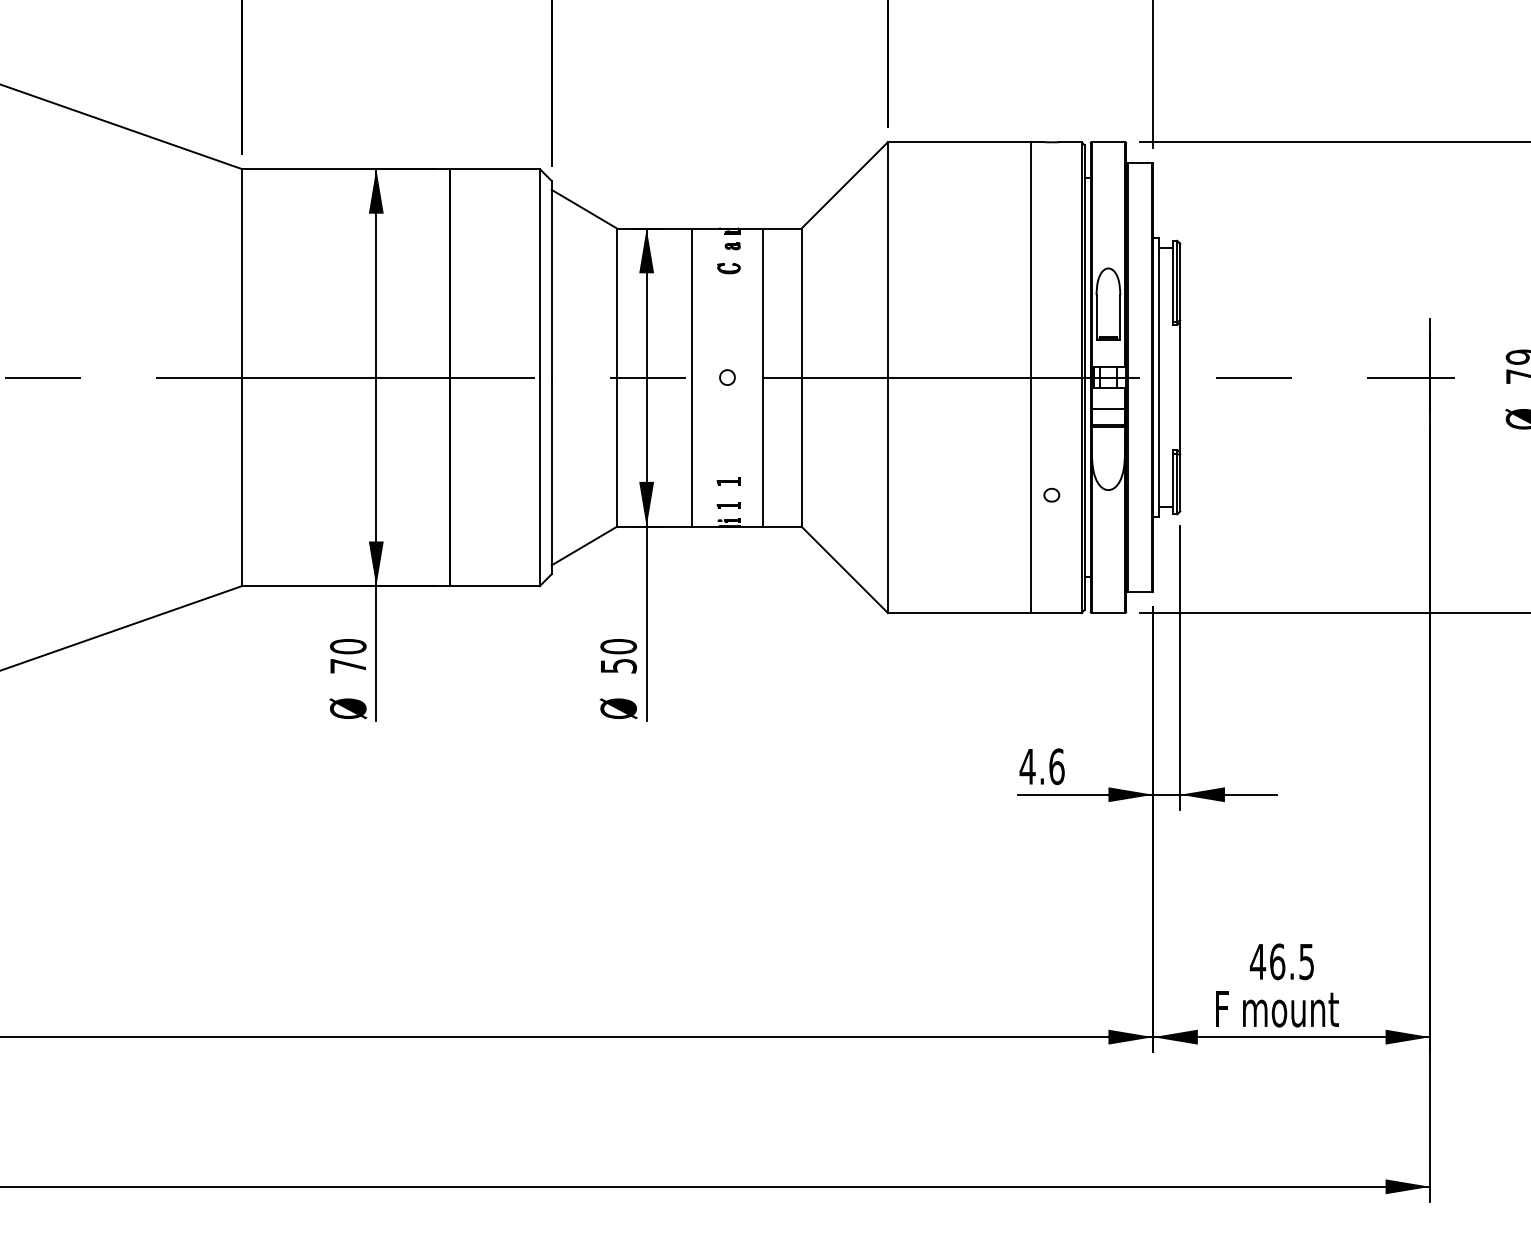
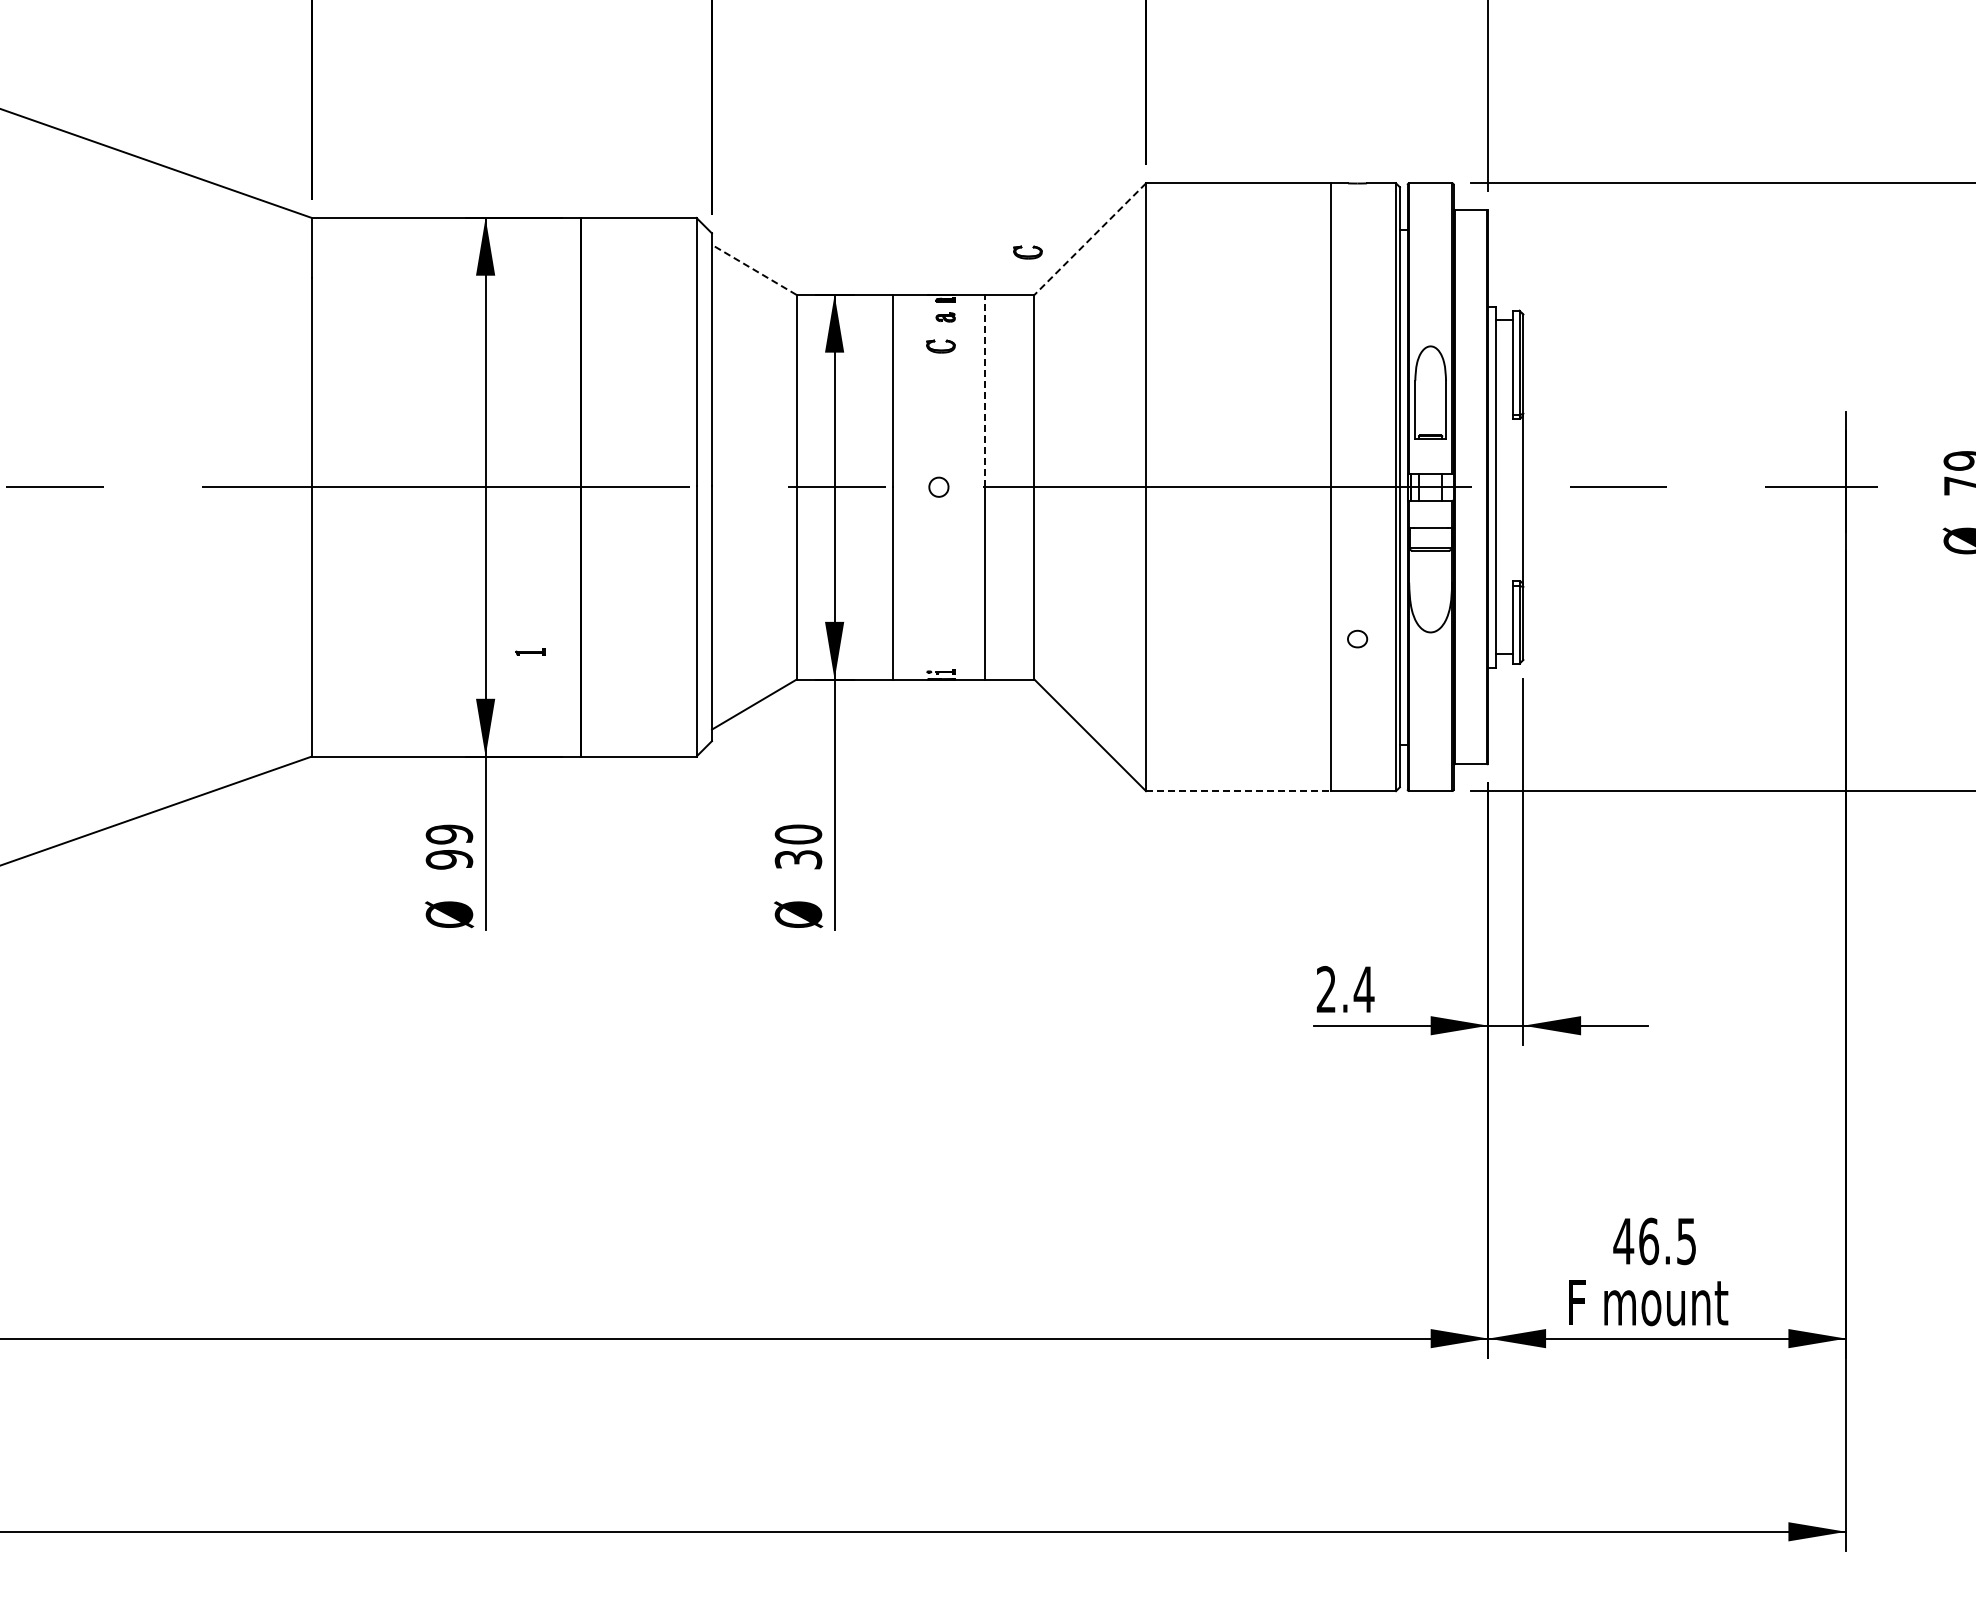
line: (844, 185) -> (1090, 239), solid -> dashed
part: (796, 195) -> (1027, 252), added
line: (583, 208) -> (753, 269), solid -> dashed
line: (763, 302) -> (985, 390), solid -> dashed
part: (728, 481) -> (940, 621), removed
part: (728, 504) -> (530, 651), moved
line: (959, 613) -> (1238, 791), solid -> dashed
text: (348, 655) -> (449, 846), 70 -> 99
text: (617, 665) -> (797, 859), 50 -> 30
text: (1042, 766) -> (1345, 989), 4.6 -> 2.4

